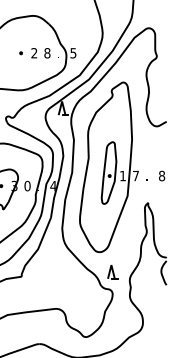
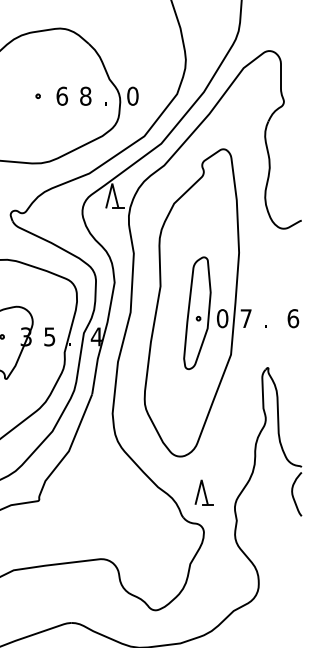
text: (34, 53) -> (62, 96), 2 -> 6
text: (73, 53) -> (132, 96), 5 -> 0
text: (122, 175) -> (221, 317), 1 -> 0
text: (162, 175) -> (294, 317), 8 -> 6
text: (27, 185) -> (49, 335), 0 -> 5

